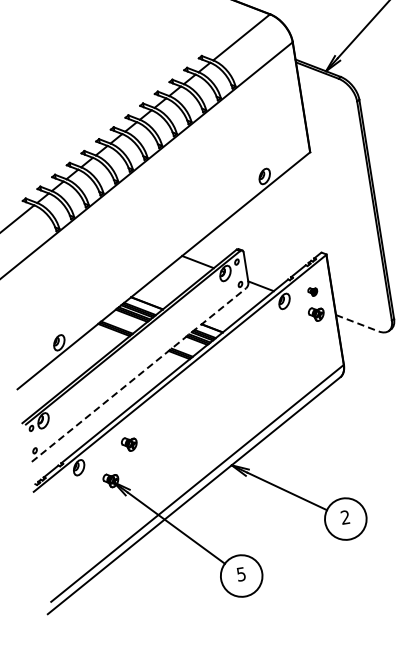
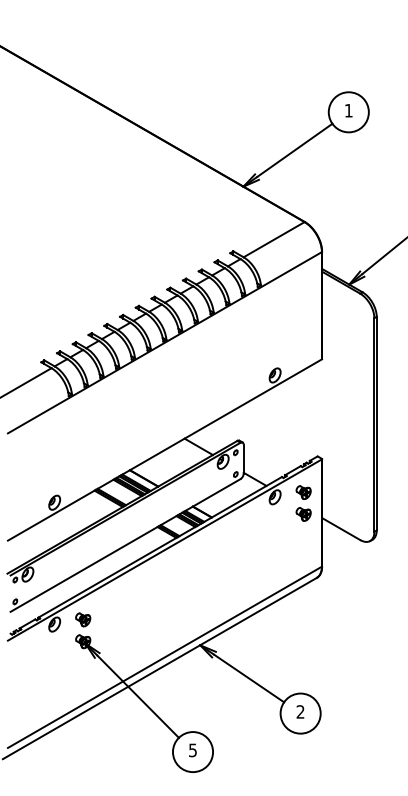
part: (312, 291) -> (303, 492), size x1.67
line: (357, 323) -> (341, 529), dashed -> solid
line: (138, 375) -> (125, 545), dashed -> solid
part: (129, 443) -> (83, 619), moved

